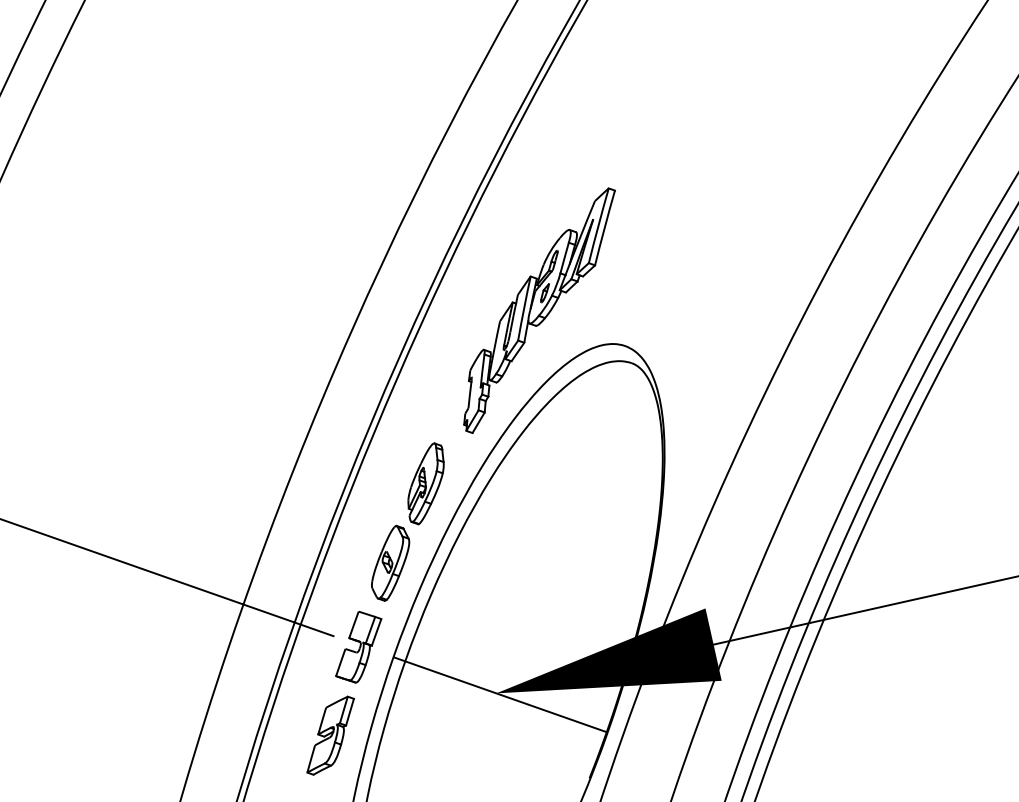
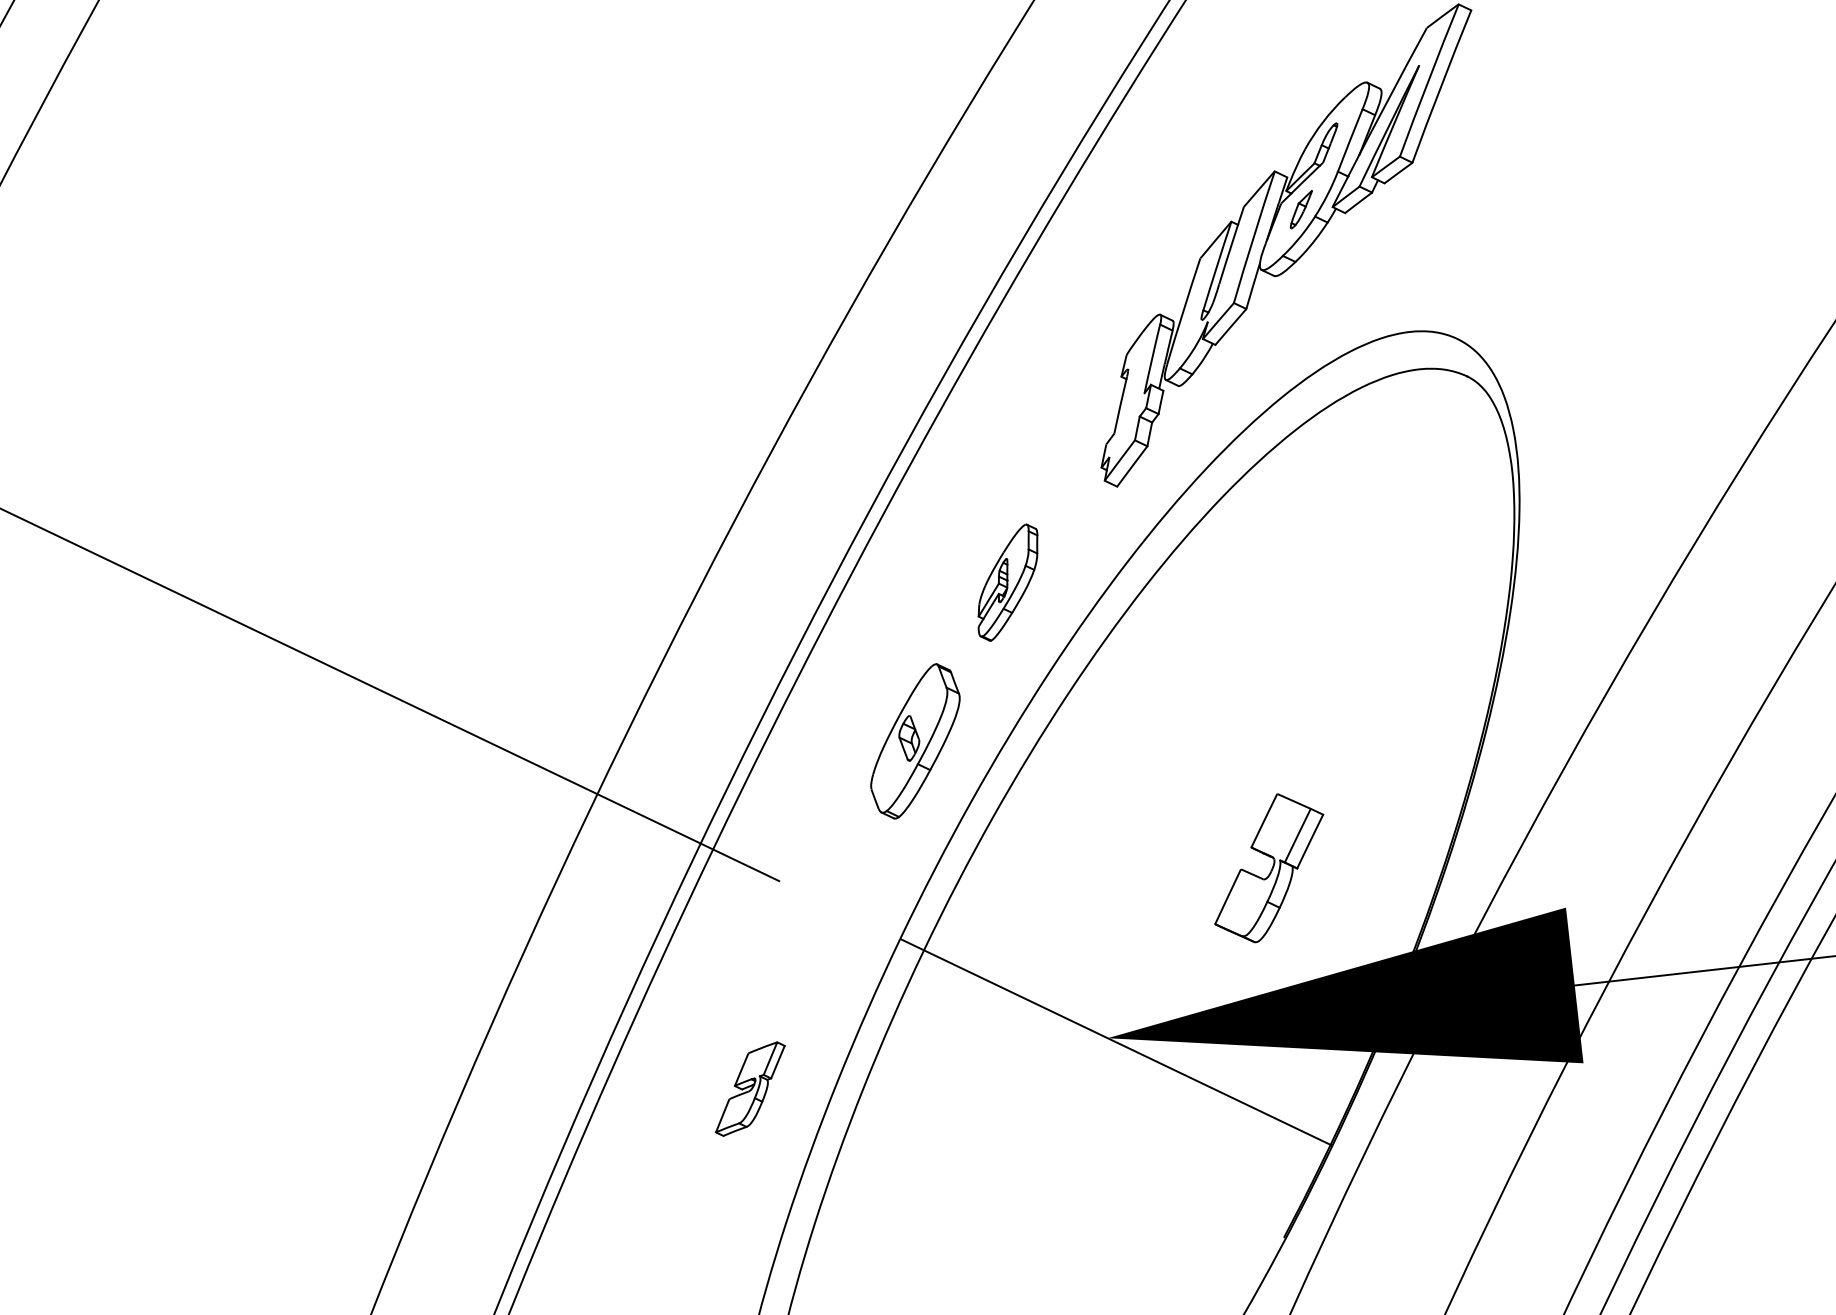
part: (425, 483) -> (1006, 581), size x0.7
part: (358, 646) -> (1268, 867), moved
part: (330, 735) -> (750, 1088), size x0.6

